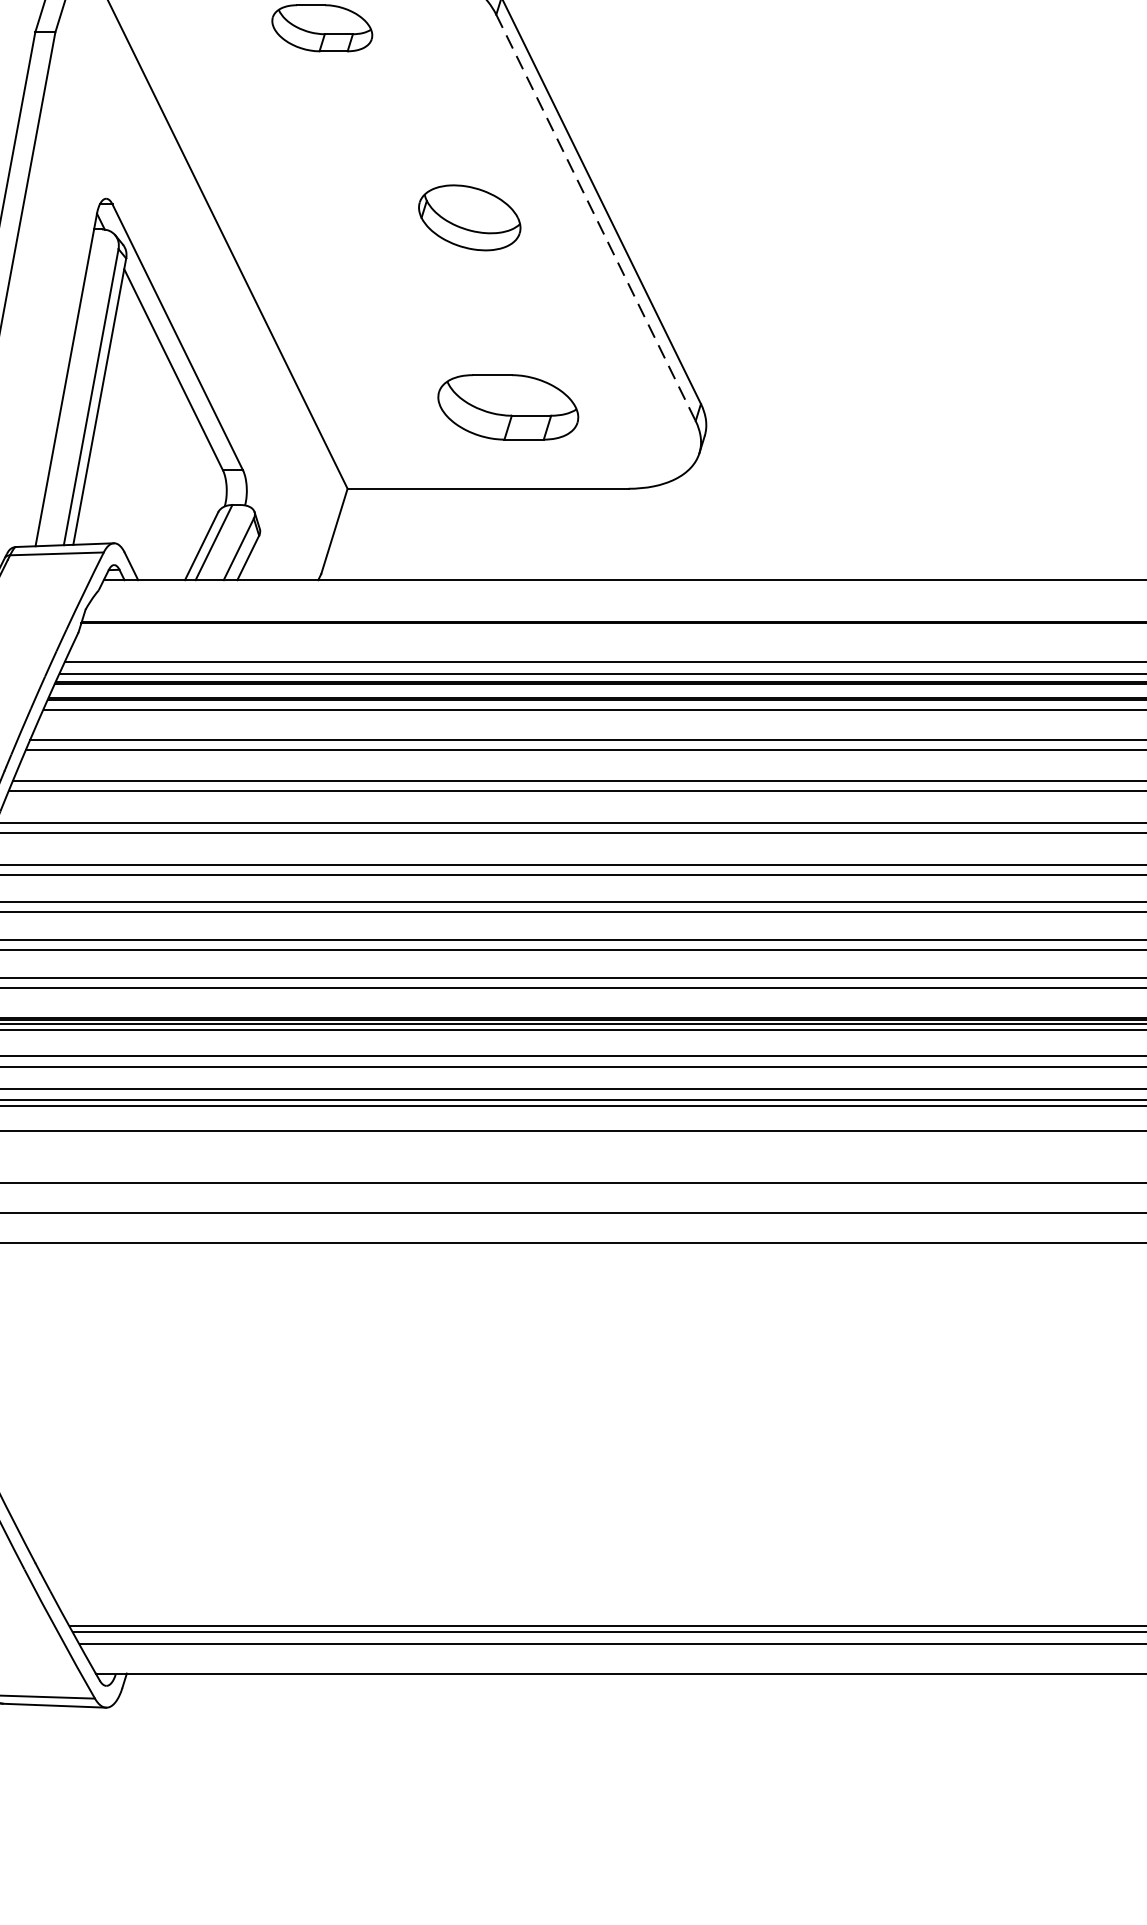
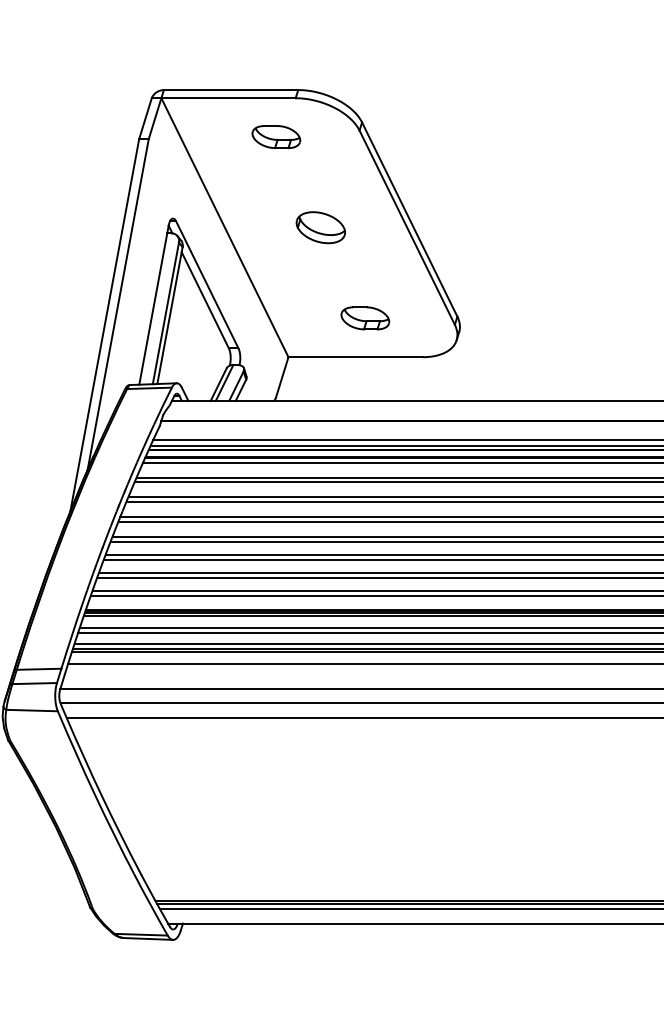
part: (468, 217) -> (320, 227), moved
line: (596, 219) -> (407, 228), dashed -> solid
part: (508, 407) -> (365, 318), size x0.71

